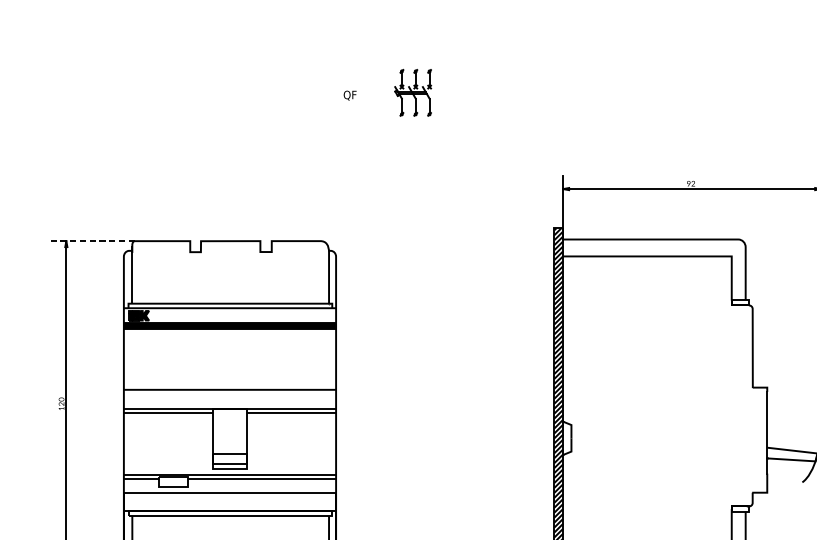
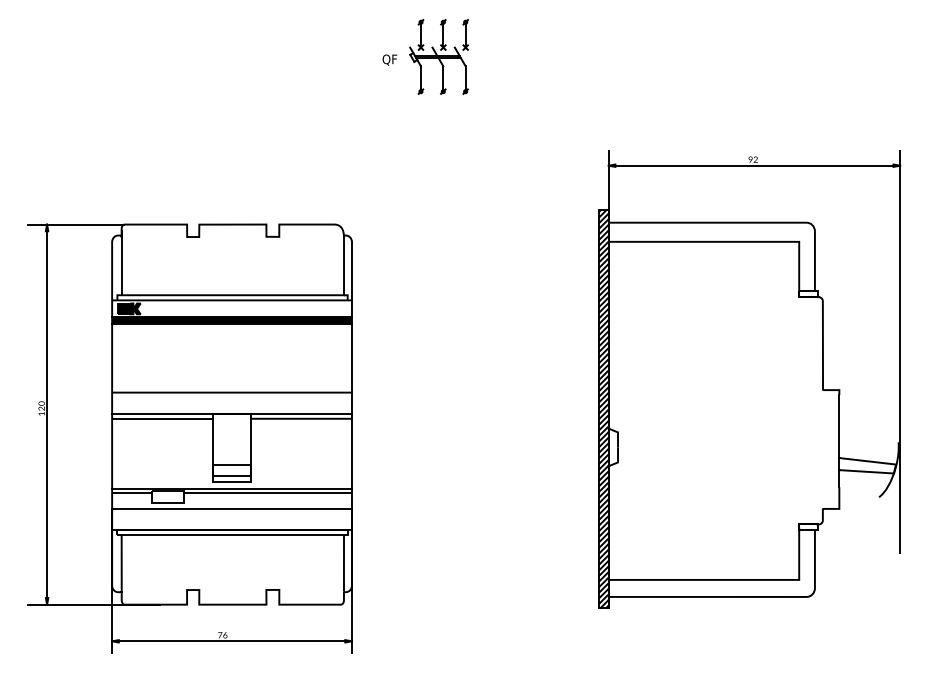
part: (412, 92) -> (438, 56), size x1.43
text: (349, 95) -> (389, 59), moved
line: (91, 241) -> (75, 224), dashed -> solid

